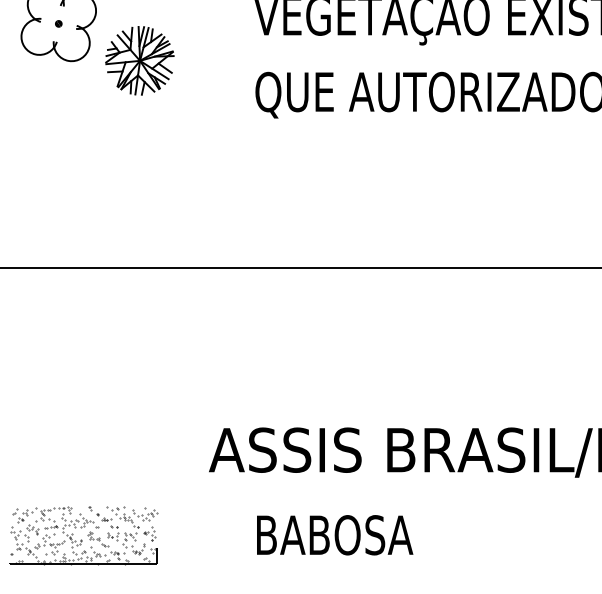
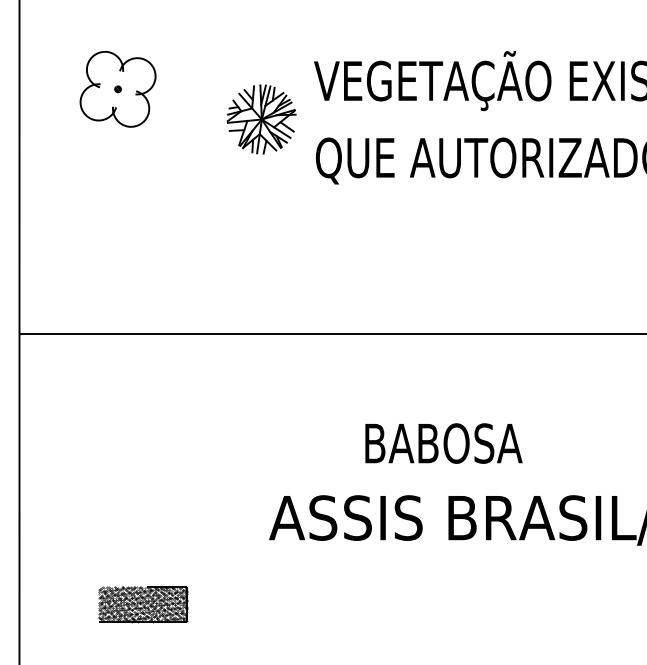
part: (139, 60) -> (261, 119), moved
text: (334, 535) -> (443, 443), moved
part: (84, 536) -> (143, 604), size x0.6

